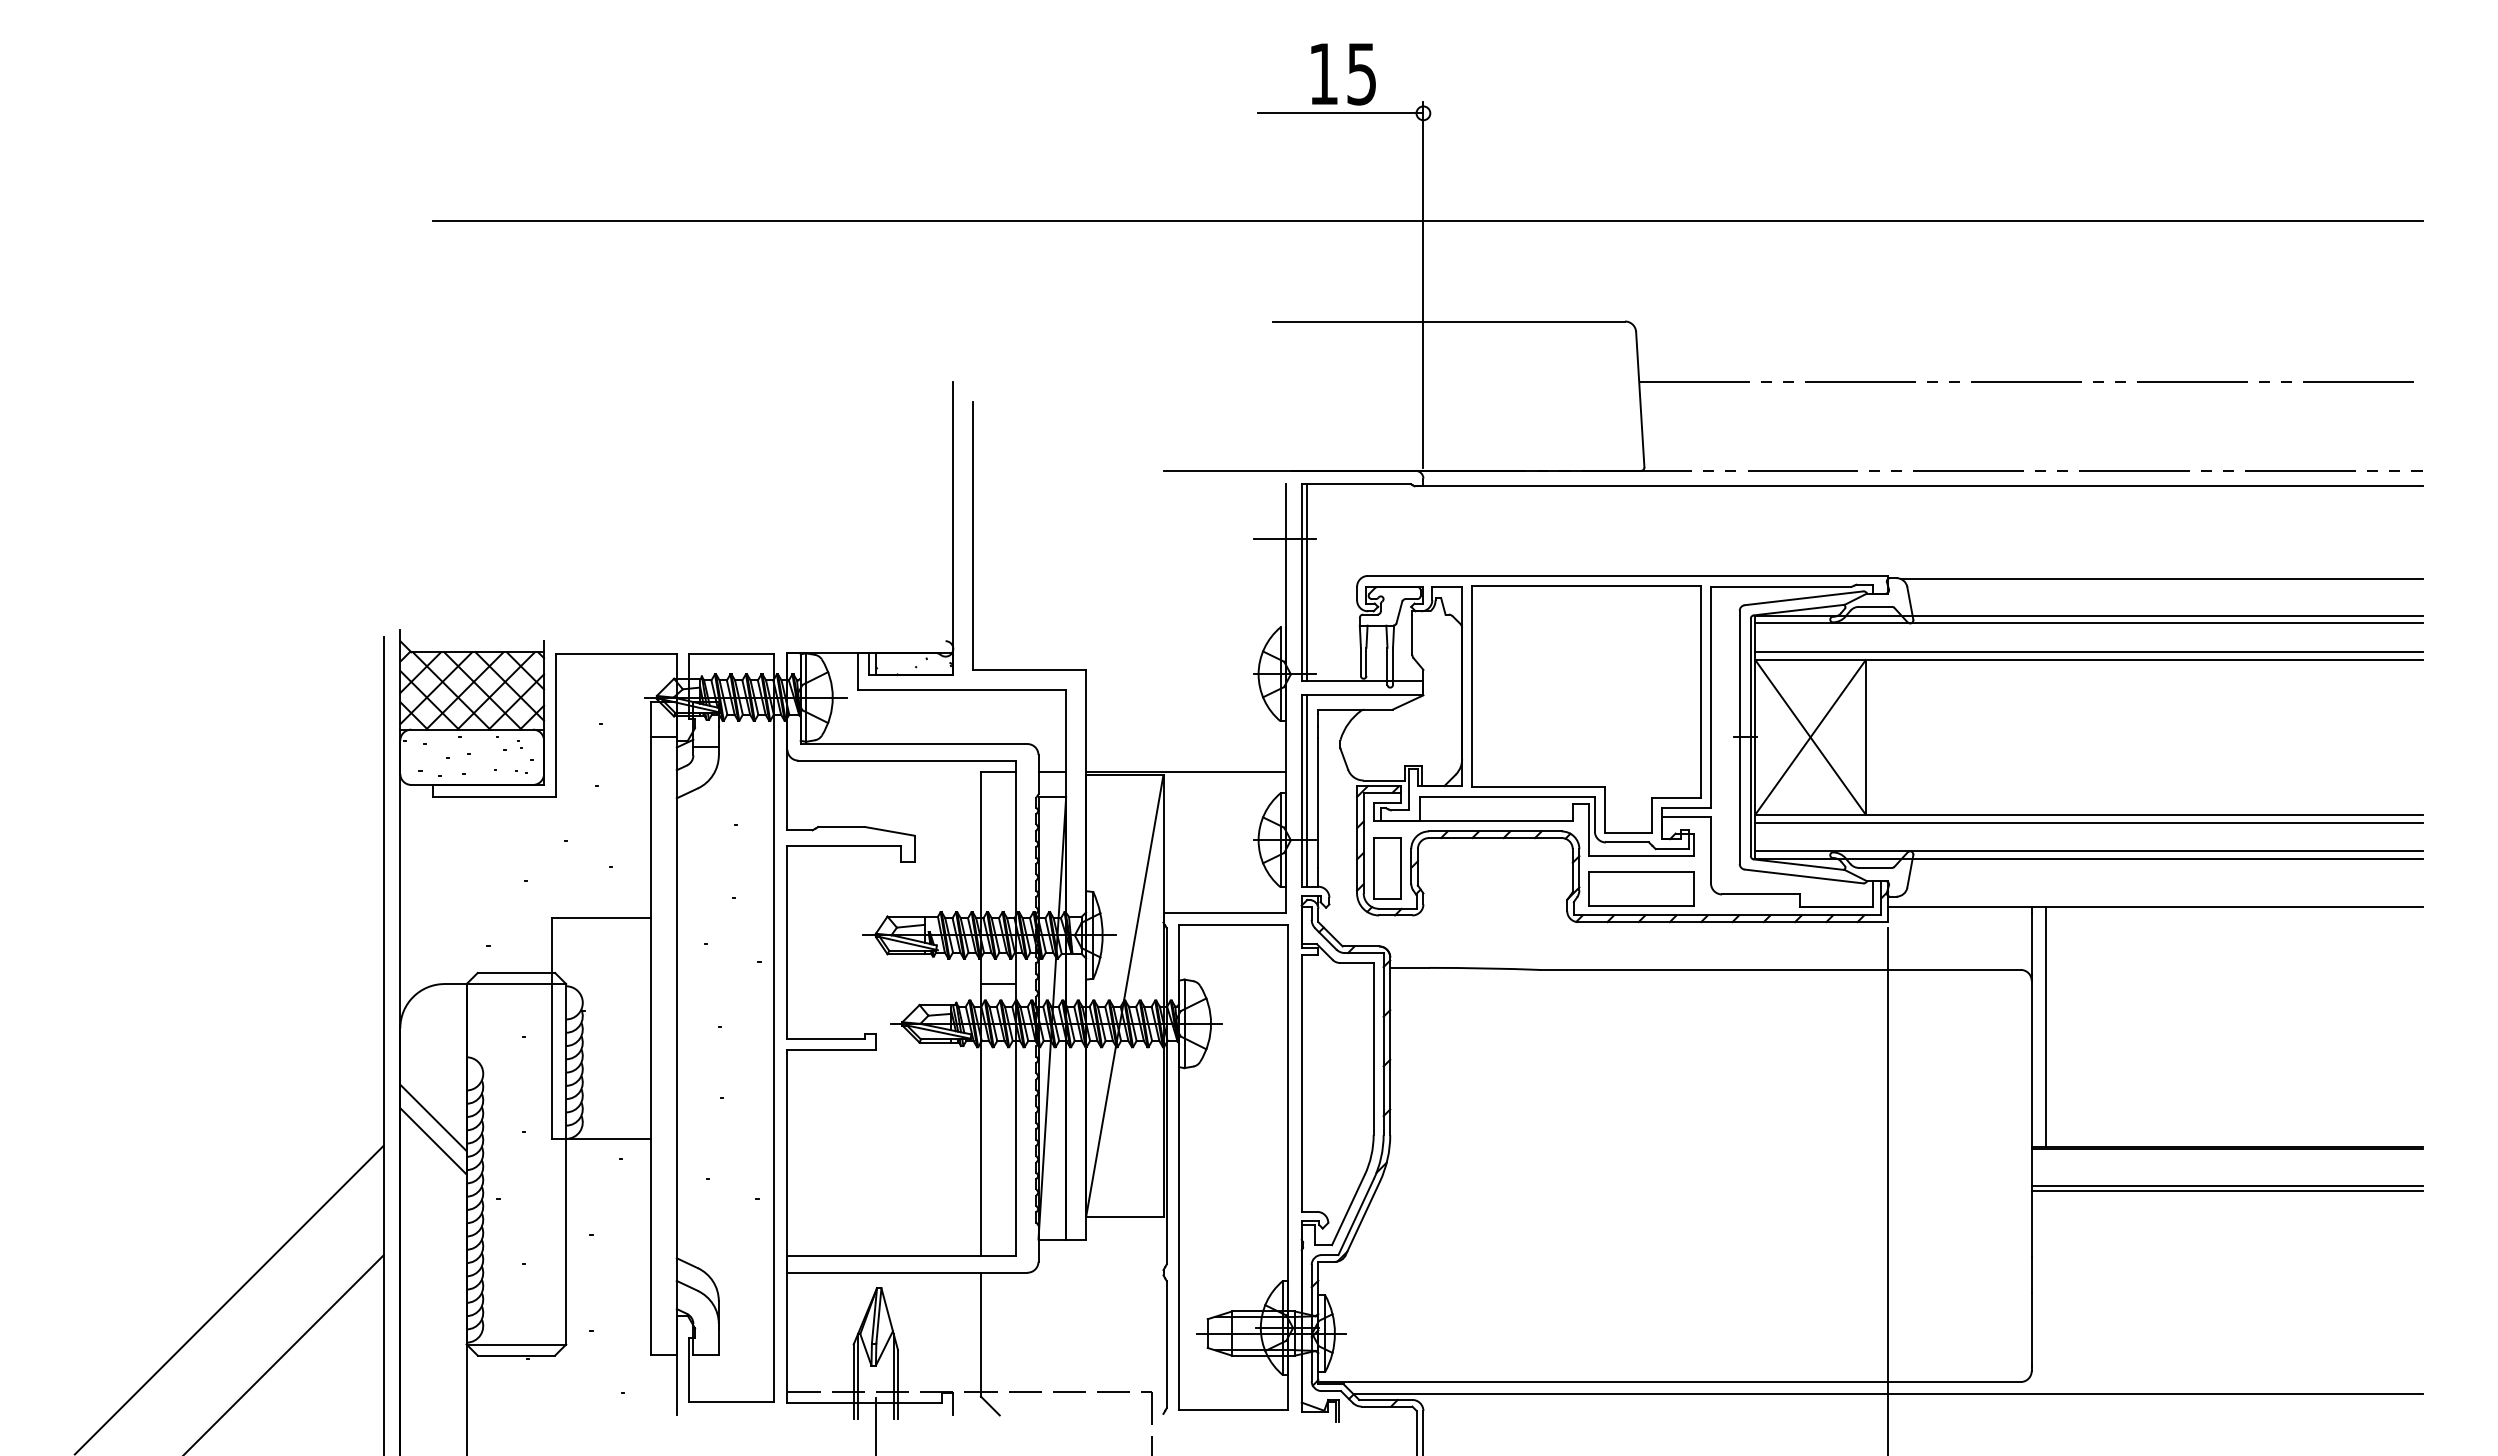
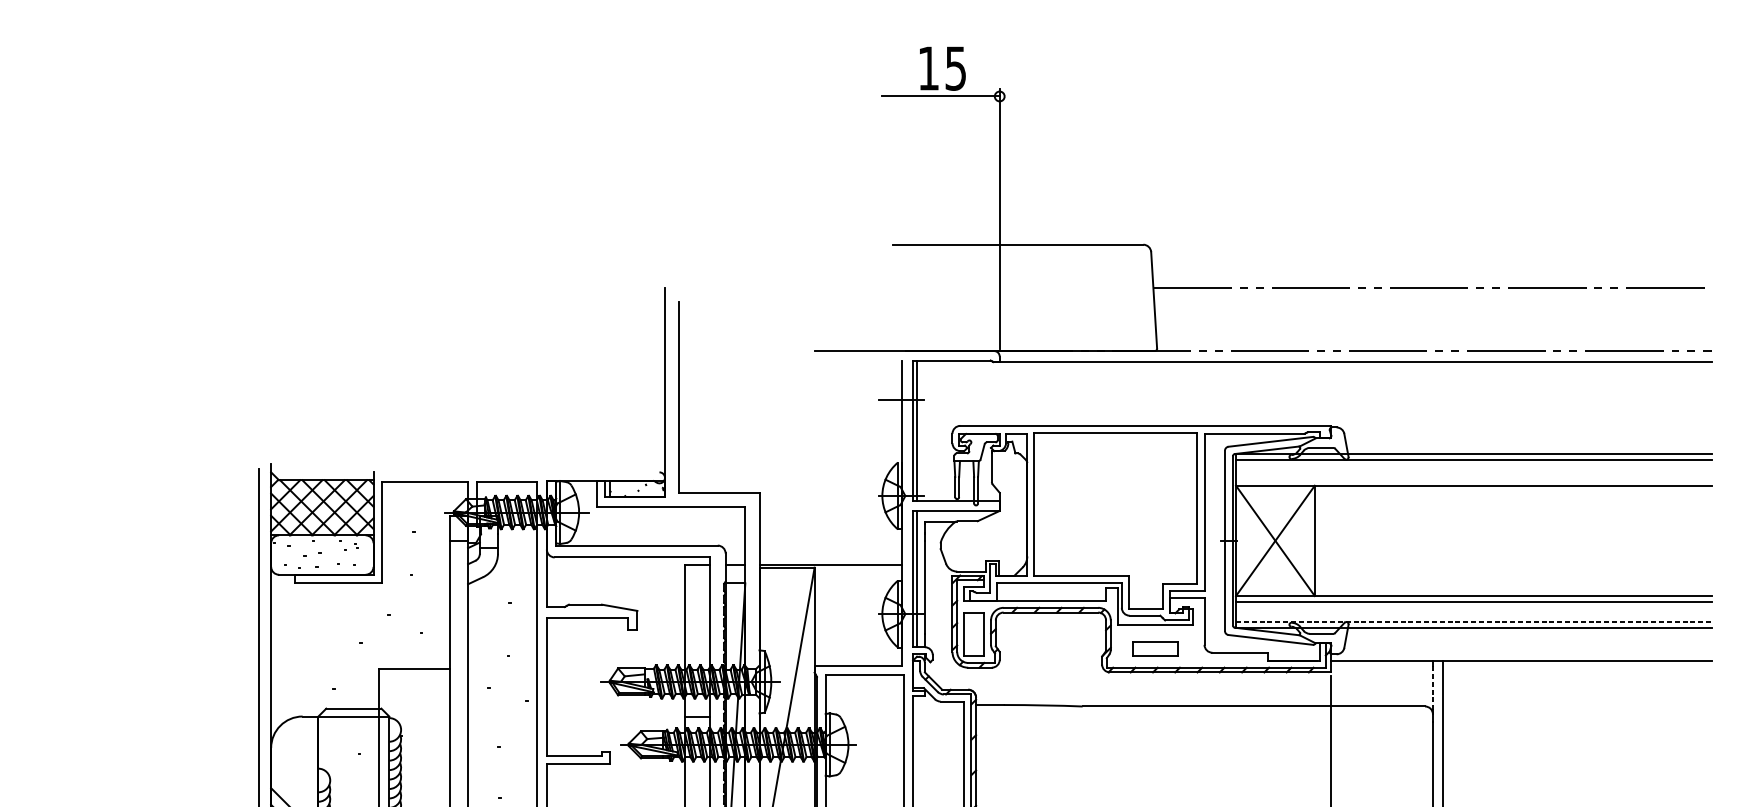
line: (1428, 220) -> (1003, 172), removed
line: (2162, 579) -> (1526, 428), removed
line: (2089, 652) -> (1474, 480), removed
line: (2089, 851) -> (1474, 622), solid -> dashed
part: (1641, 888) -> (1155, 648), size x0.6
line: (2031, 944) -> (1432, 688), solid -> dashed

